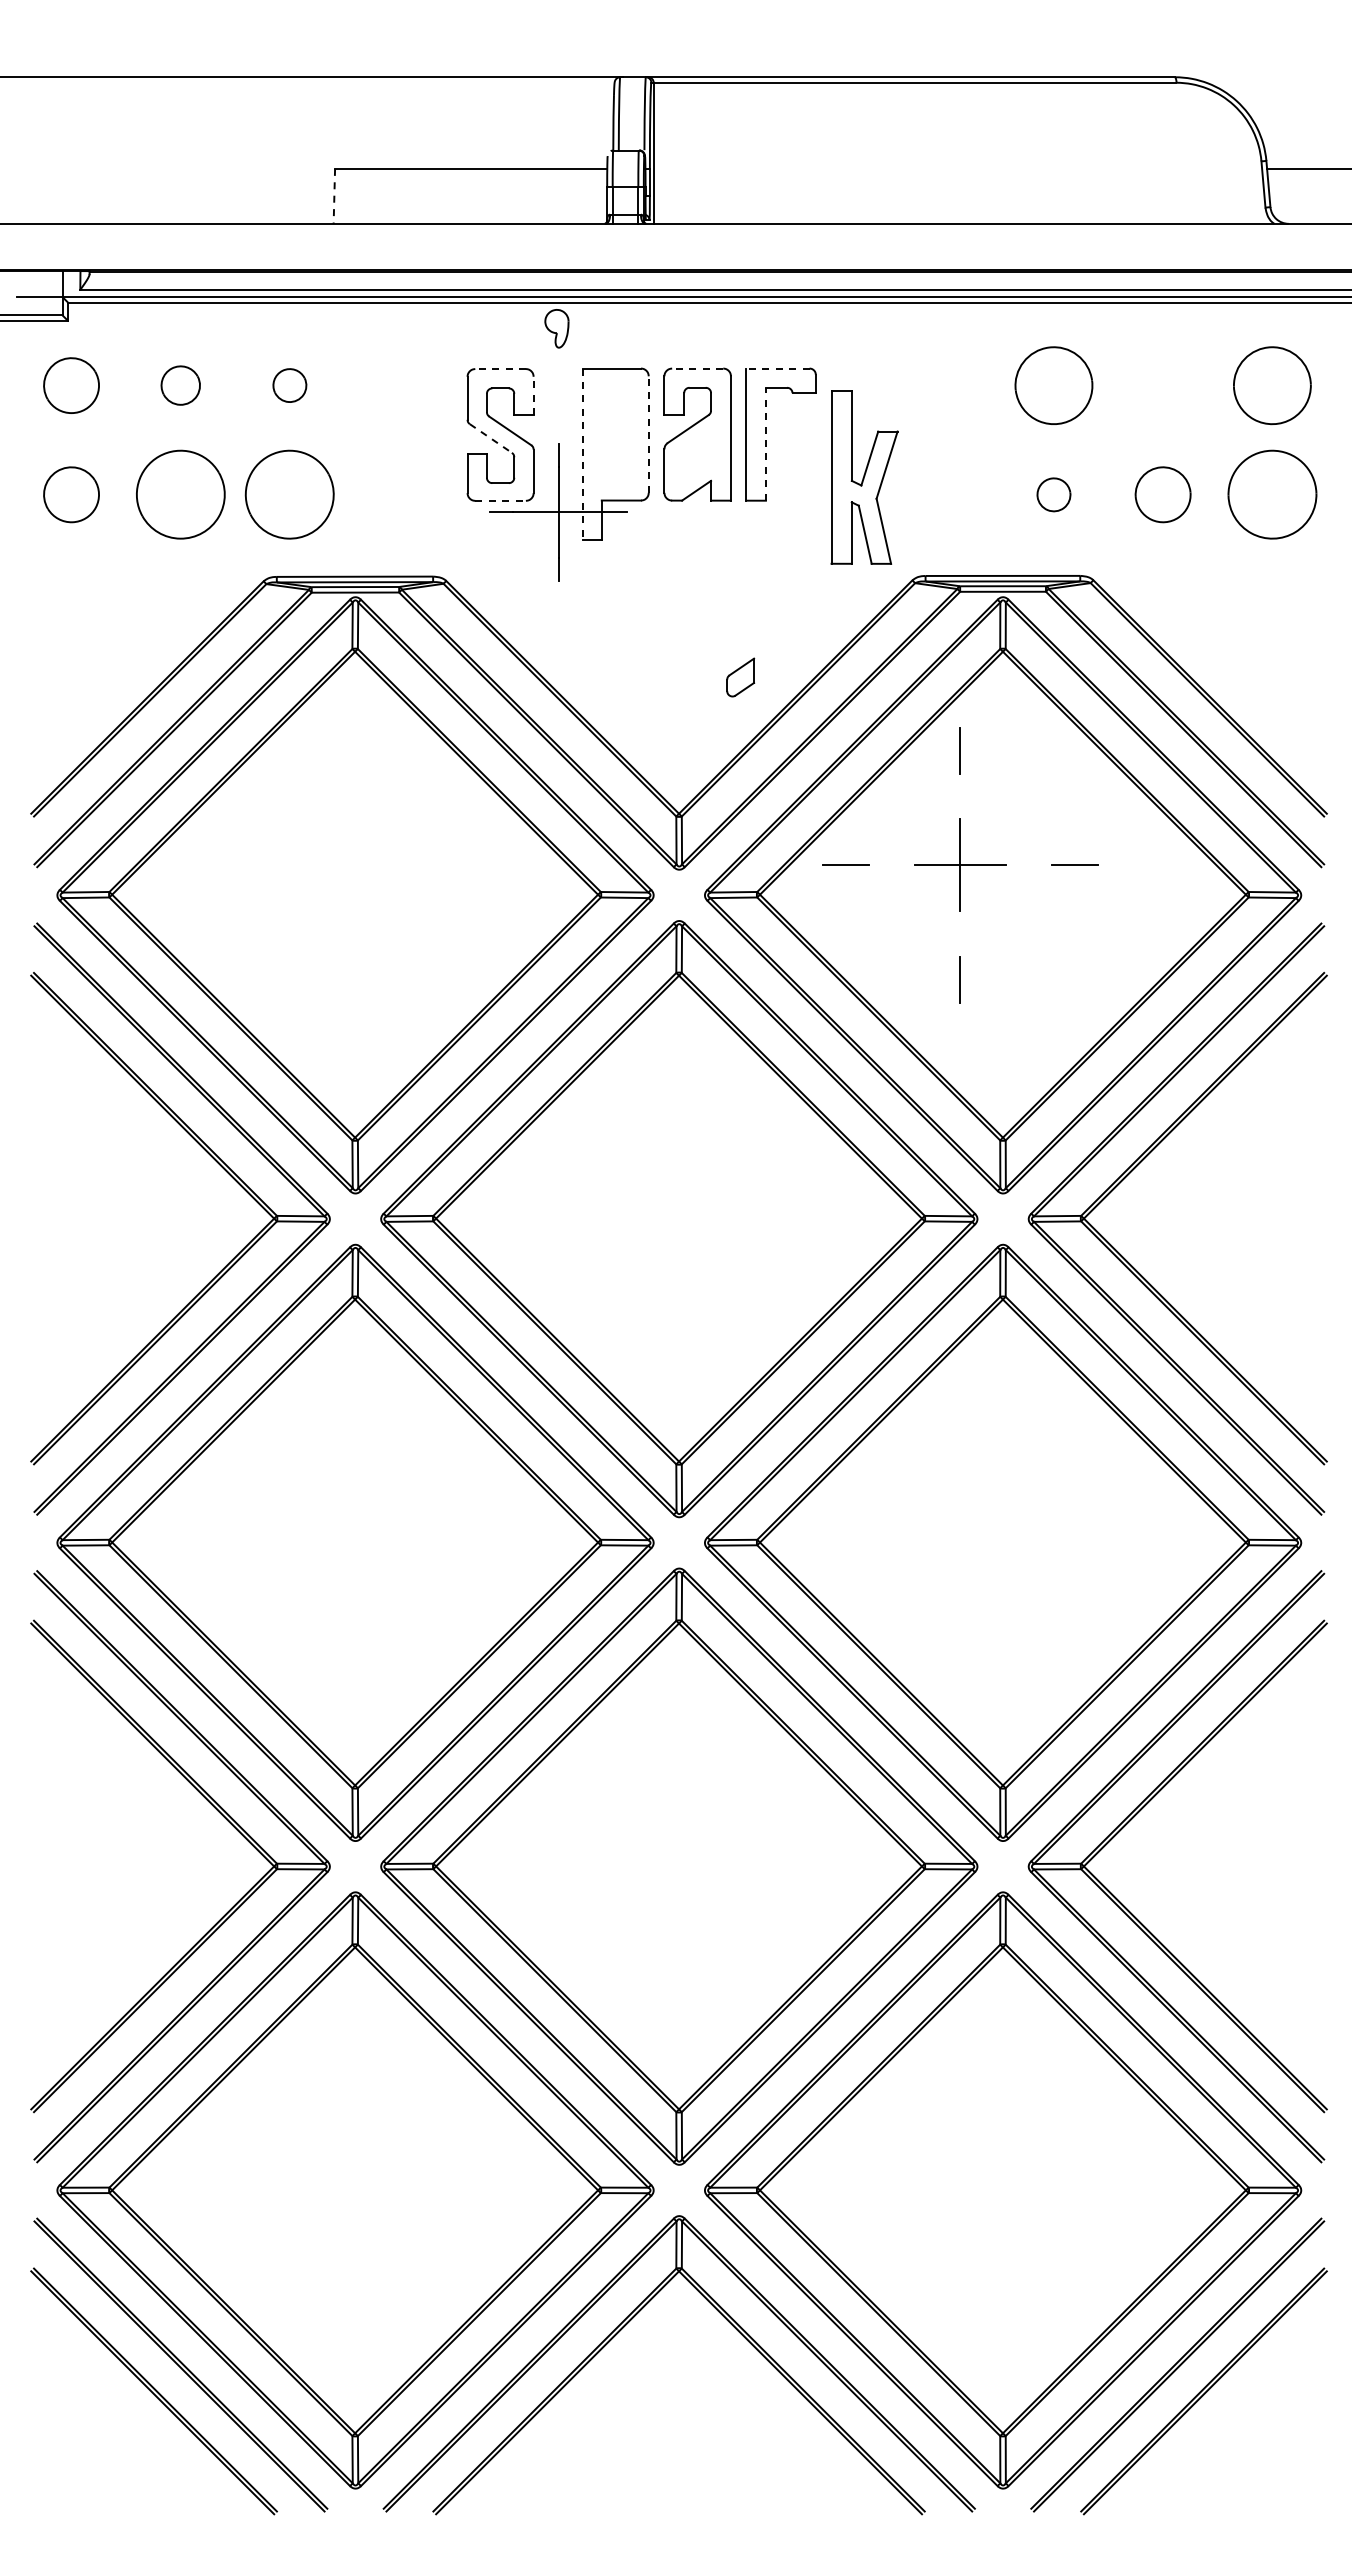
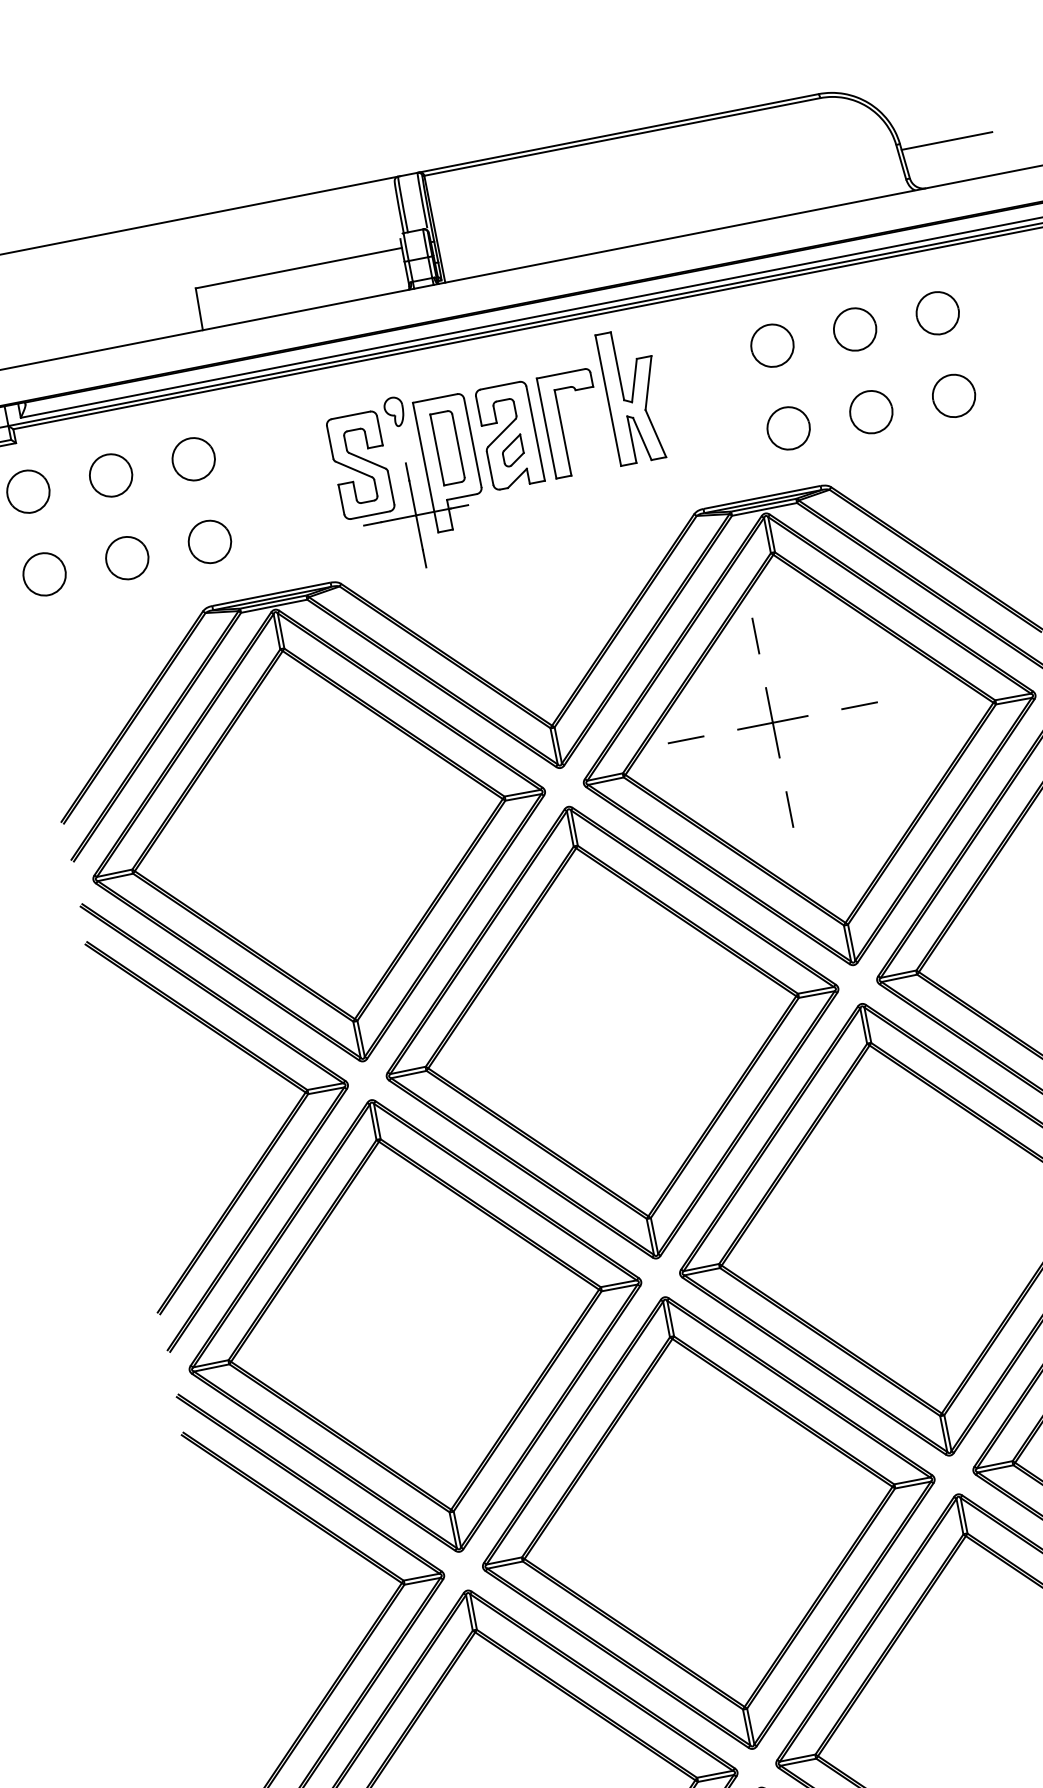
line: (334, 196) -> (199, 309), dashed -> solid
part: (556, 328) -> (394, 411), moved
line: (697, 368) -> (499, 385), dashed -> solid
line: (777, 368) -> (560, 373), dashed -> solid
line: (500, 369) -> (350, 415), dashed -> solid
part: (180, 385) -> (110, 475), size x1.43
part: (289, 385) -> (193, 459), size x1.67
part: (1053, 385) -> (772, 345), size x0.71
part: (1162, 385) -> (854, 329), added
part: (1271, 385) -> (937, 313), size x0.71
line: (533, 395) -> (379, 430), dashed -> solid
part: (615, 434) -> (447, 447), added
line: (648, 434) -> (472, 442), dashed -> solid
line: (491, 438) -> (354, 469), dashed -> solid
line: (765, 443) -> (562, 432), dashed -> solid
line: (582, 454) -> (425, 467), dashed -> solid
part: (864, 477) -> (633, 395), moved
part: (180, 494) -> (127, 557), size x0.62
part: (289, 494) -> (209, 541), size x0.62
part: (1053, 494) -> (788, 428), size x1.67
part: (1271, 494) -> (953, 395), size x0.62
line: (501, 500) -> (371, 514), dashed -> solid
part: (740, 677) -> (512, 450), moved

